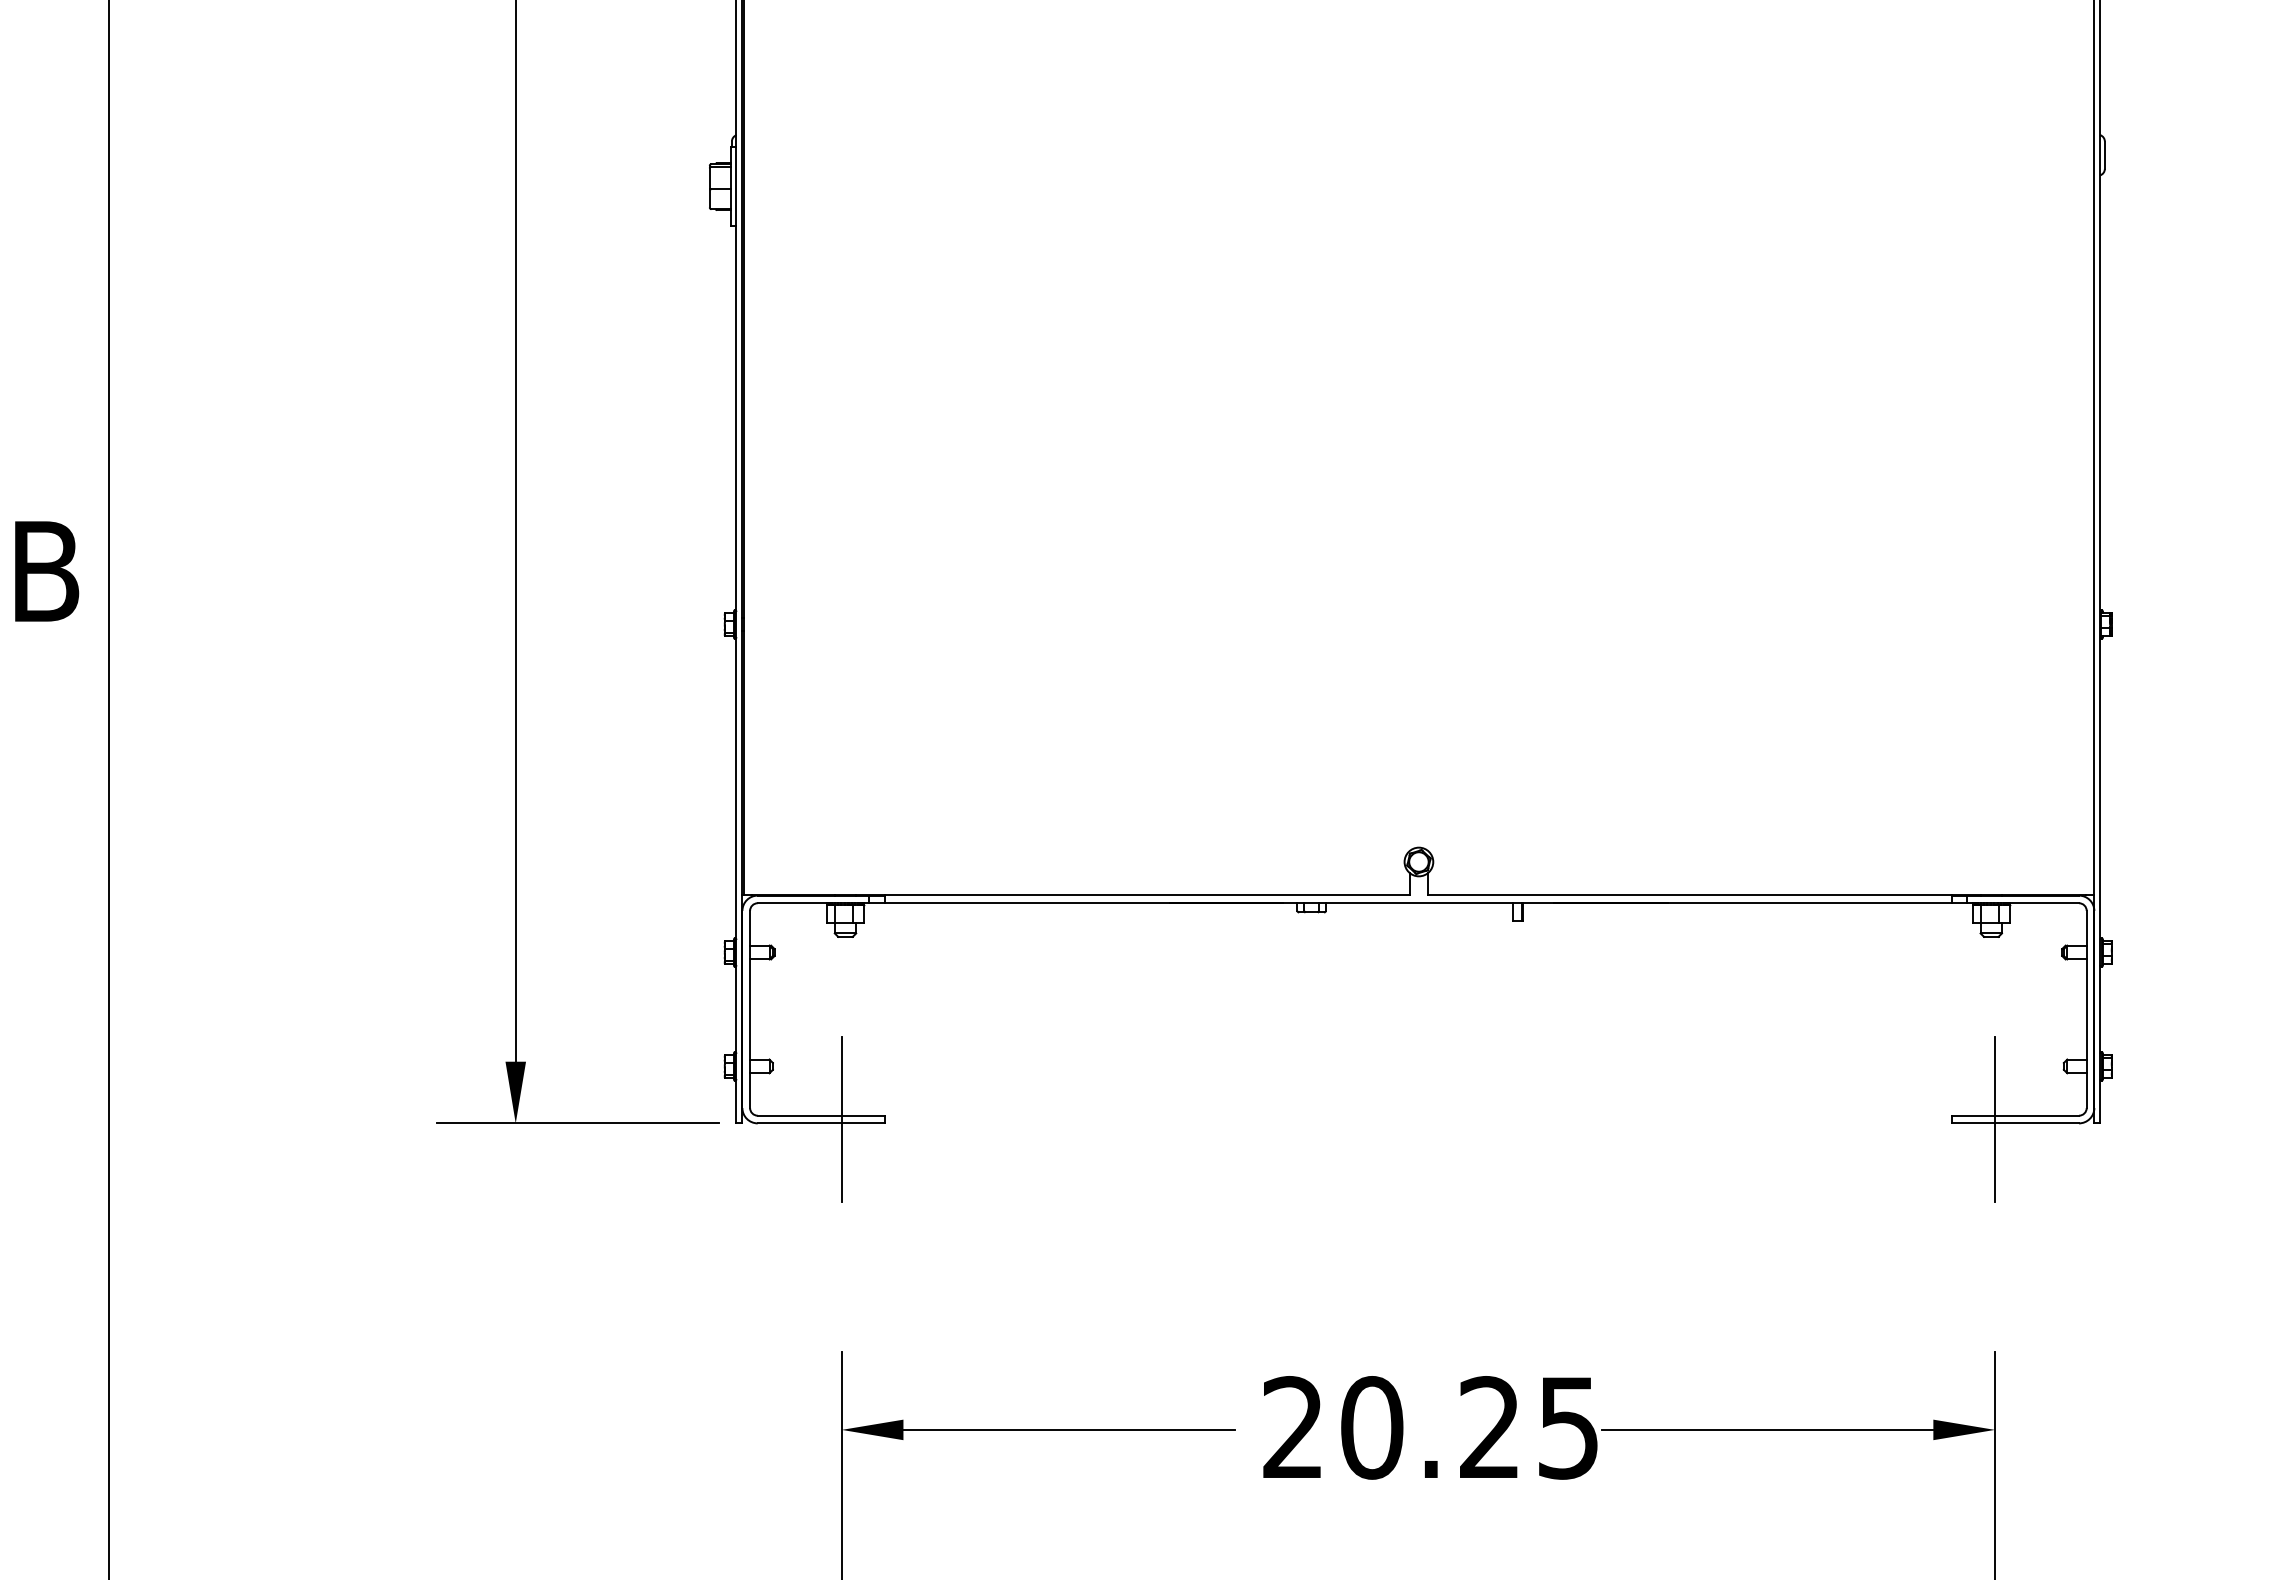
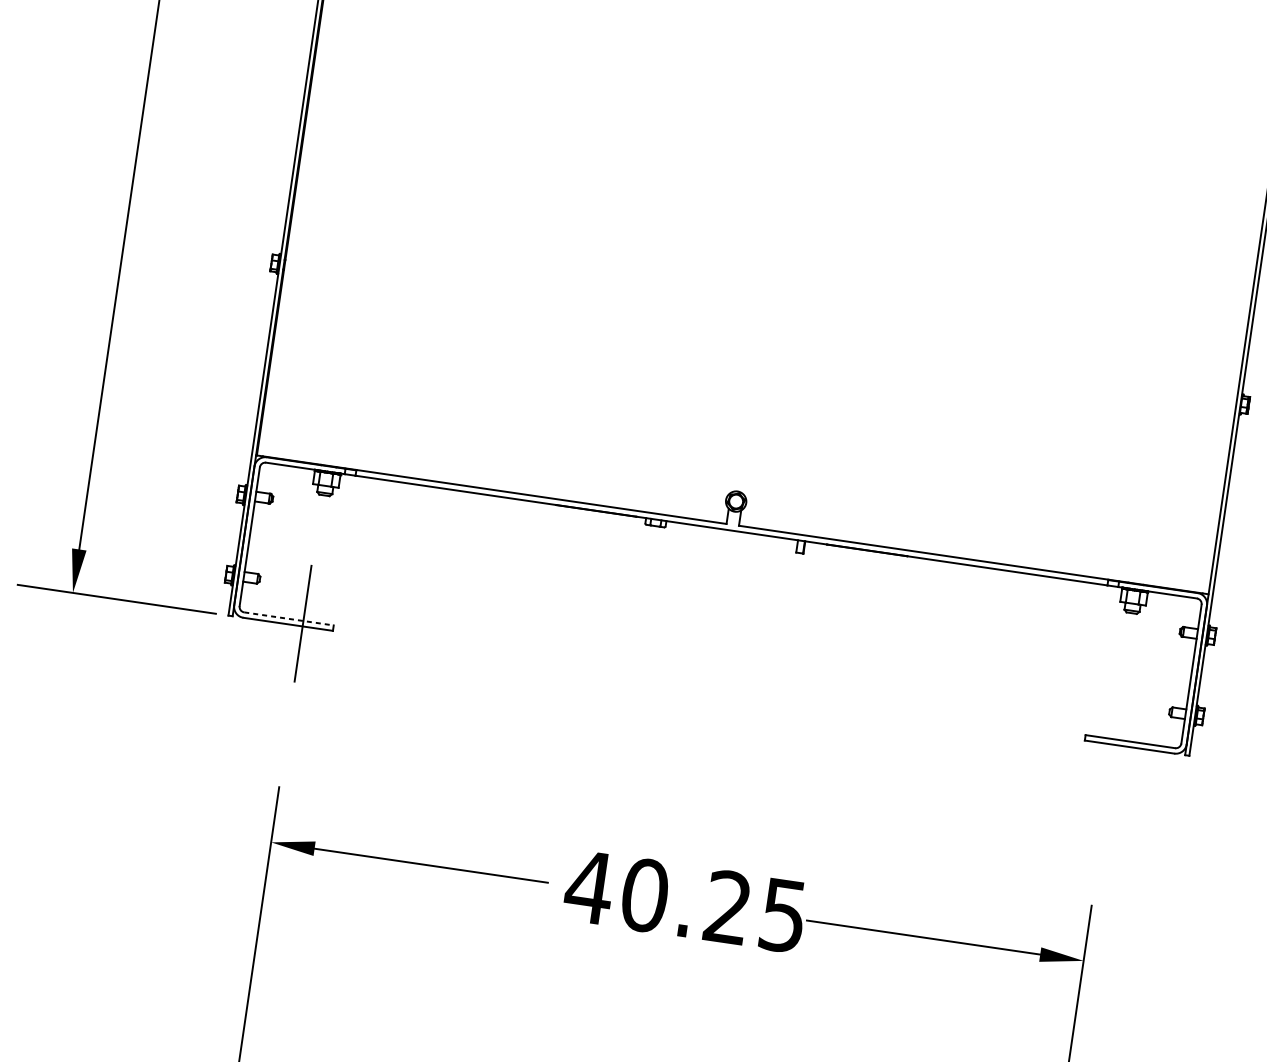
line: (821, 1115) -> (289, 618), solid -> dashed
line: (1994, 1119) -> (1115, 742), removed
text: (1292, 1426) -> (589, 886), 20.25 -> 40.25

